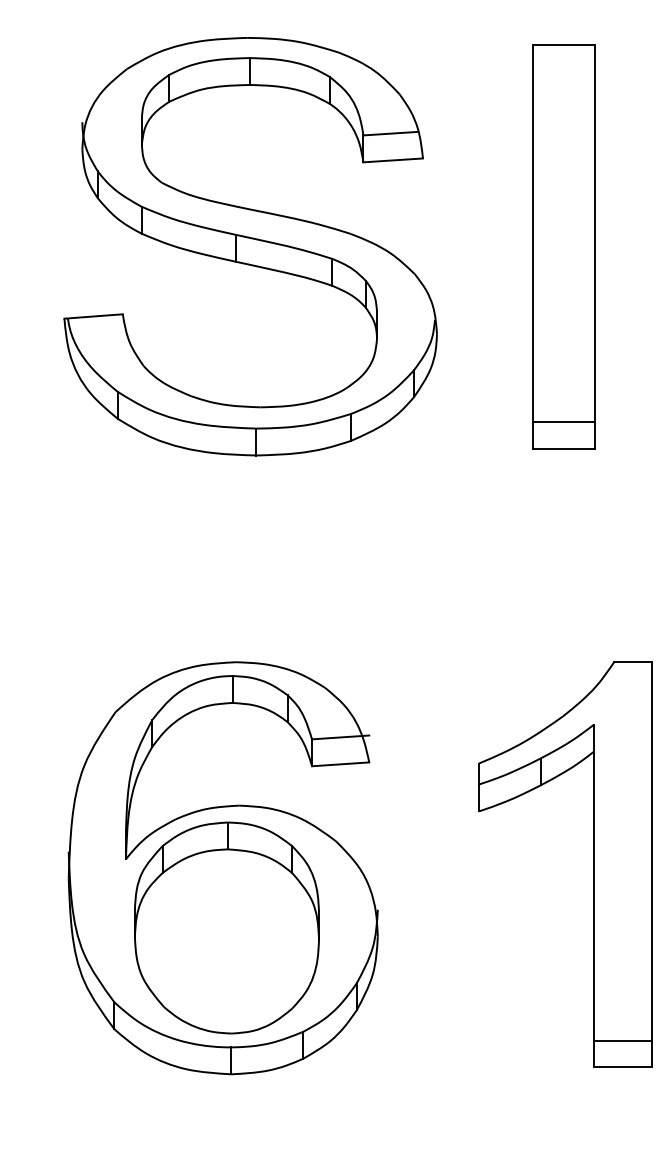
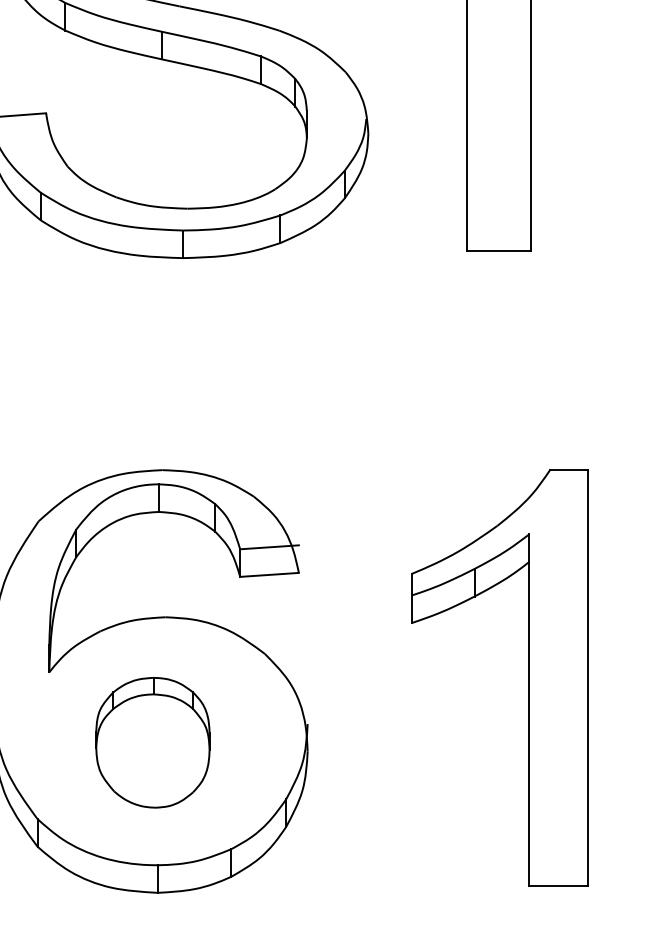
line: (564, 421) -> (499, 223), removed
part: (226, 927) -> (152, 742), size x0.6
line: (622, 1040) -> (558, 858), removed

